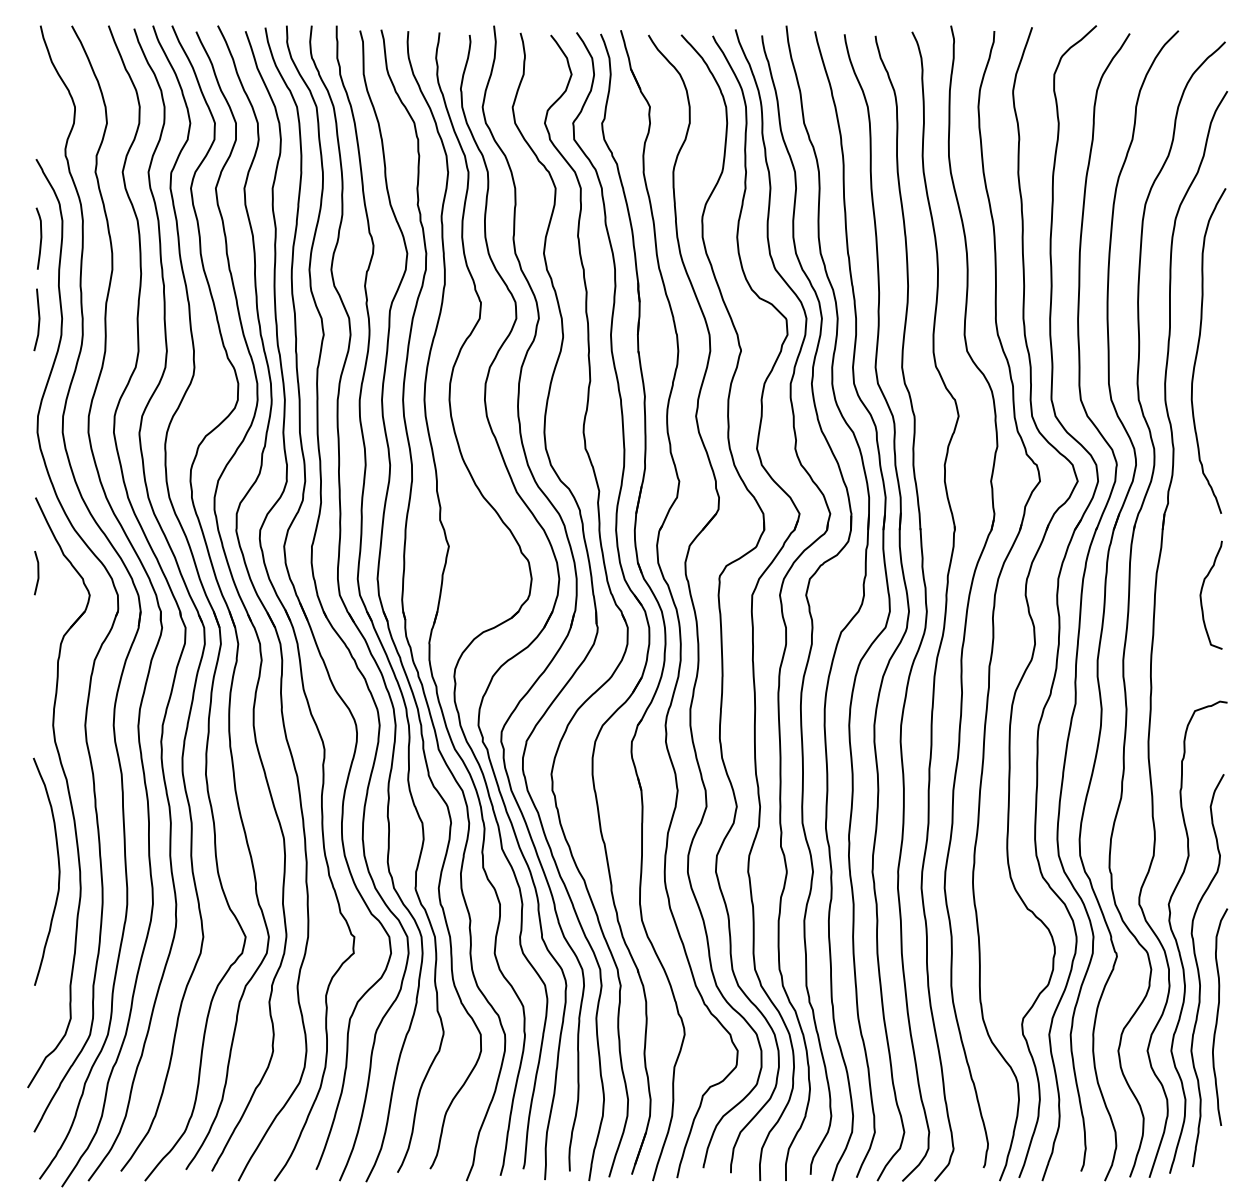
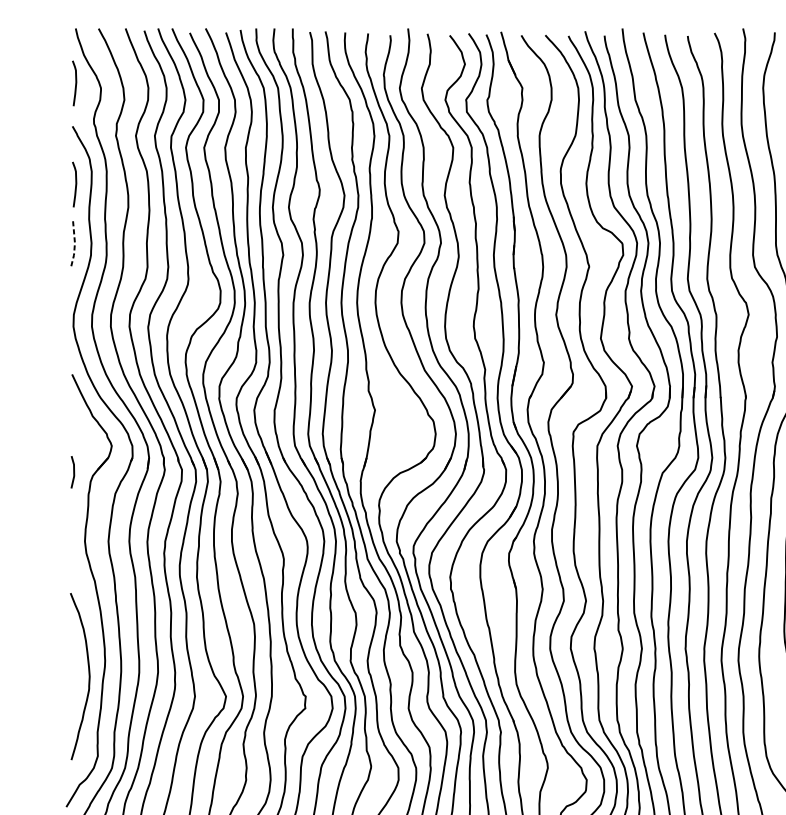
curve: (40, 100) -> (75, 83), added
line: (39, 320) -> (74, 244), solid -> dashed
line: (37, 573) -> (73, 472), moved
curve: (58, 871) -> (88, 676), moved

